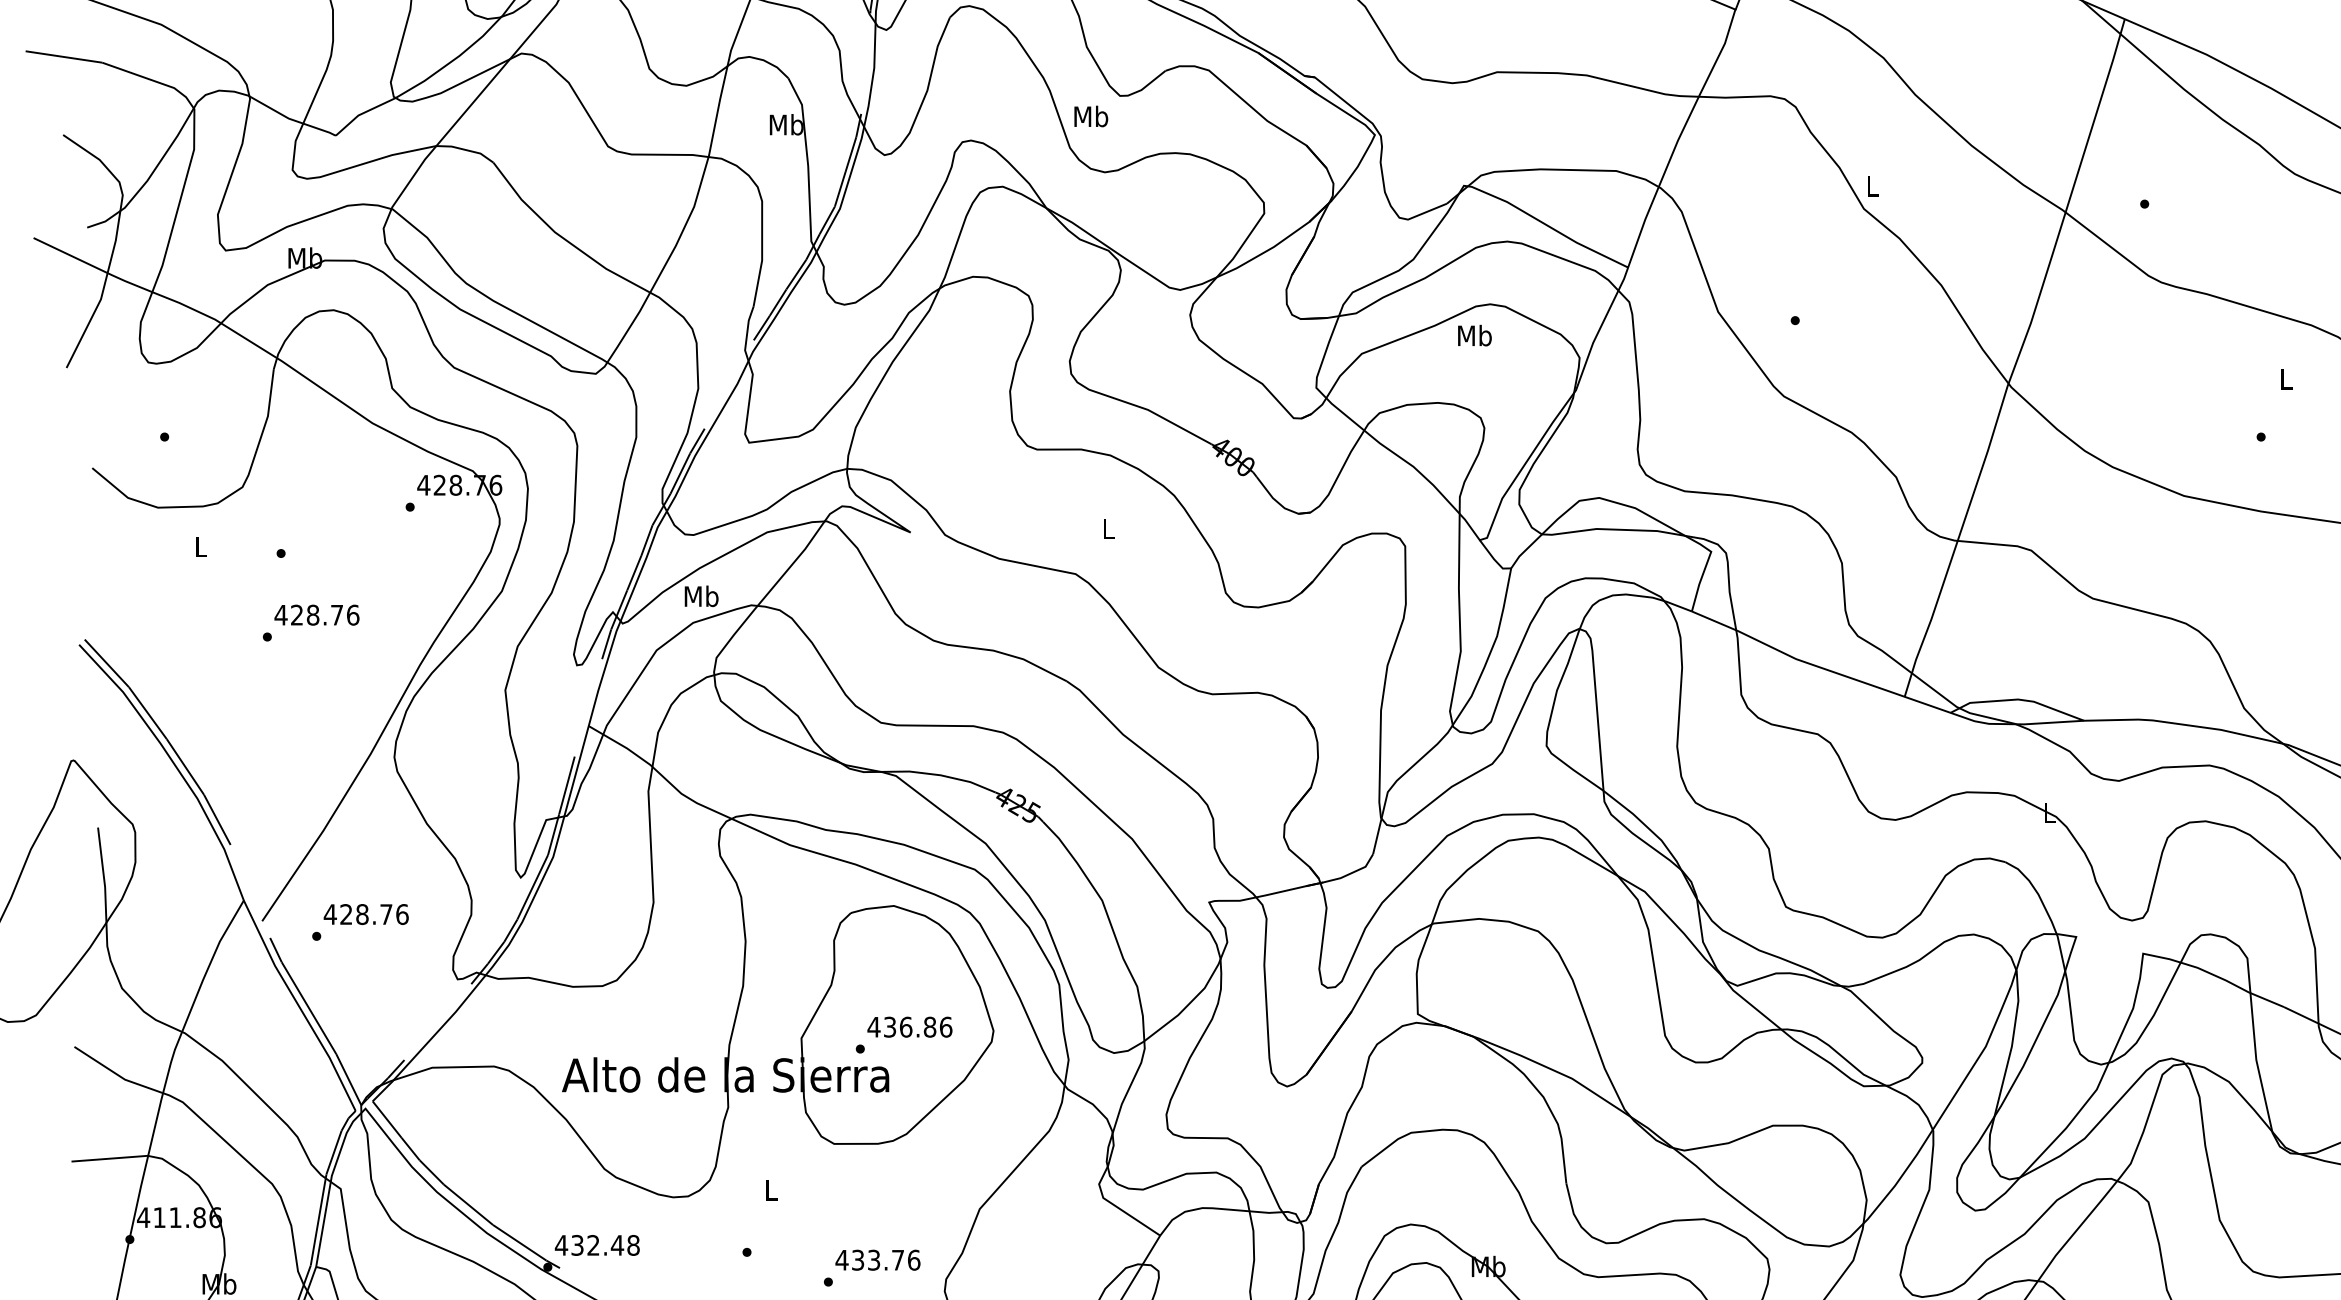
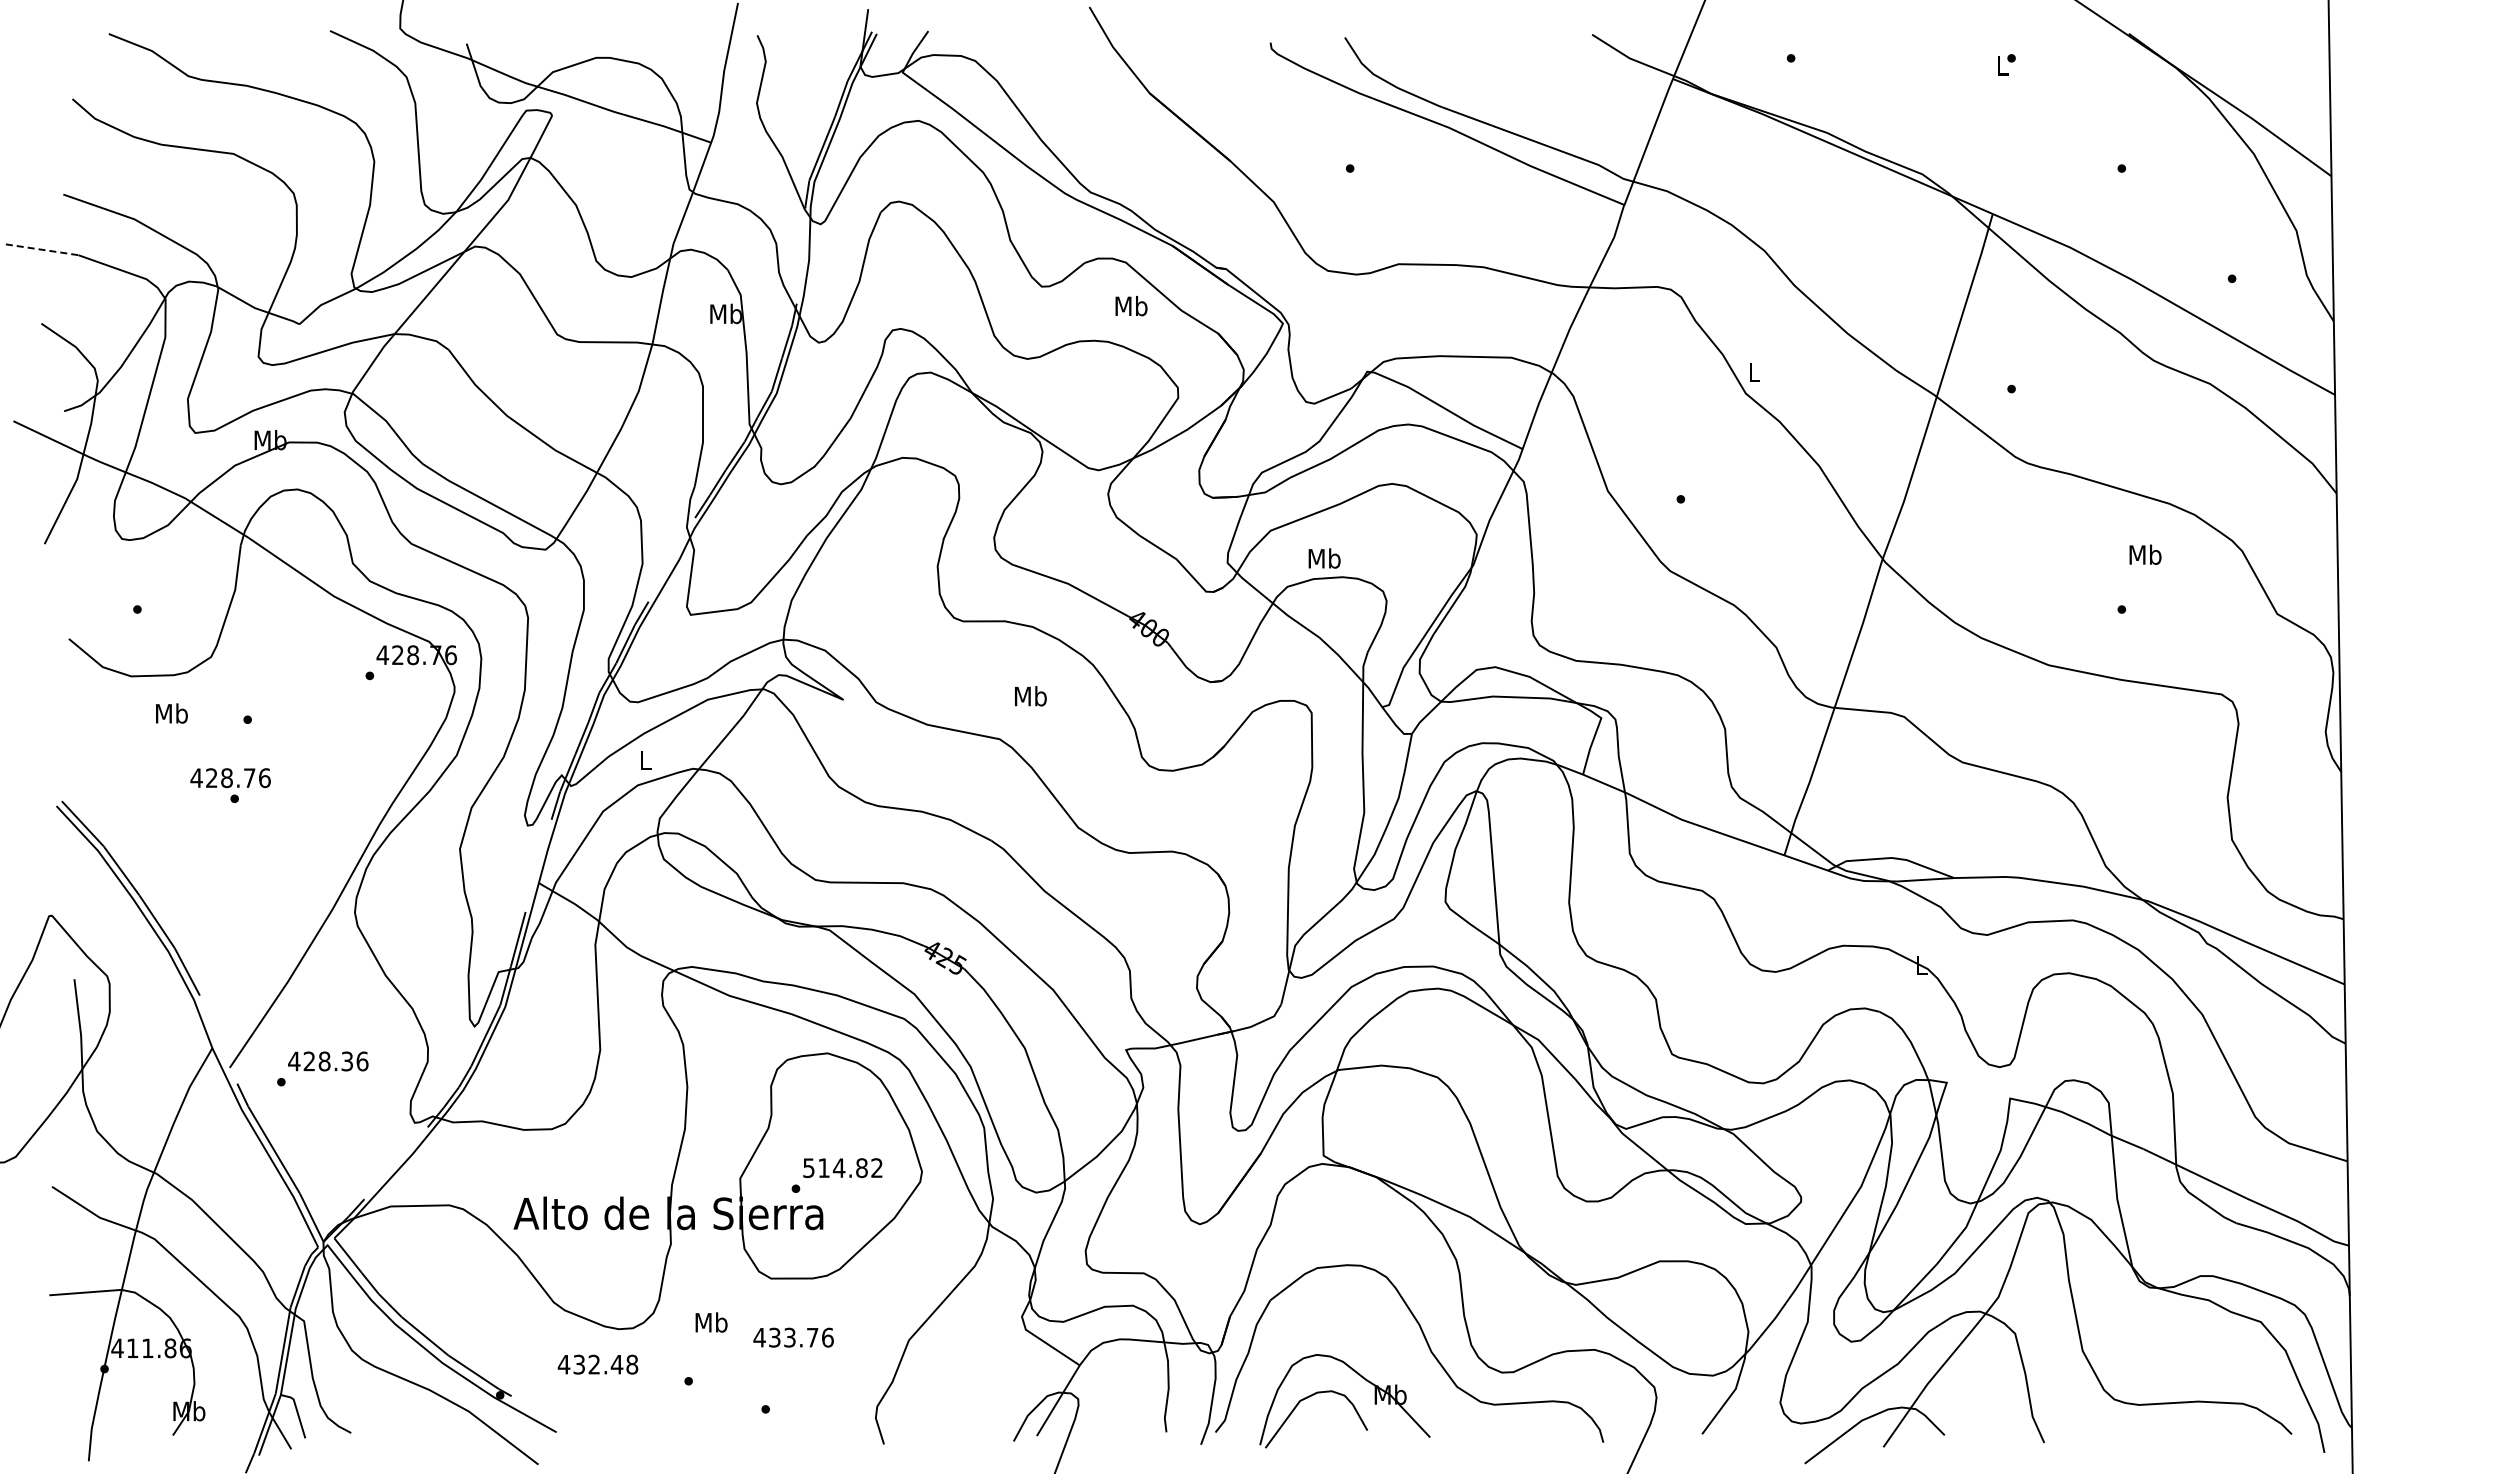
line: (64, 56) -> (42, 249), solid -> dashed
text: (1091, 116) -> (1131, 306), moved
text: (1474, 335) -> (1324, 558), moved
text: (2286, 378) -> (2145, 554), L -> Mb
text: (1108, 528) -> (1030, 696), L -> Mb
text: (200, 546) -> (171, 713), L -> Mb
text: (701, 596) -> (645, 760), Mb -> L
text: (316, 615) -> (230, 778), moved
text: (385, 914) -> (346, 1061), 428.76 -> 428.36
text: (909, 1027) -> (842, 1168), 436.86 -> 514.82
text: (771, 1190) -> (711, 1322), L -> Mb
text: (596, 1245) -> (597, 1364), moved
text: (877, 1260) -> (793, 1337), moved

